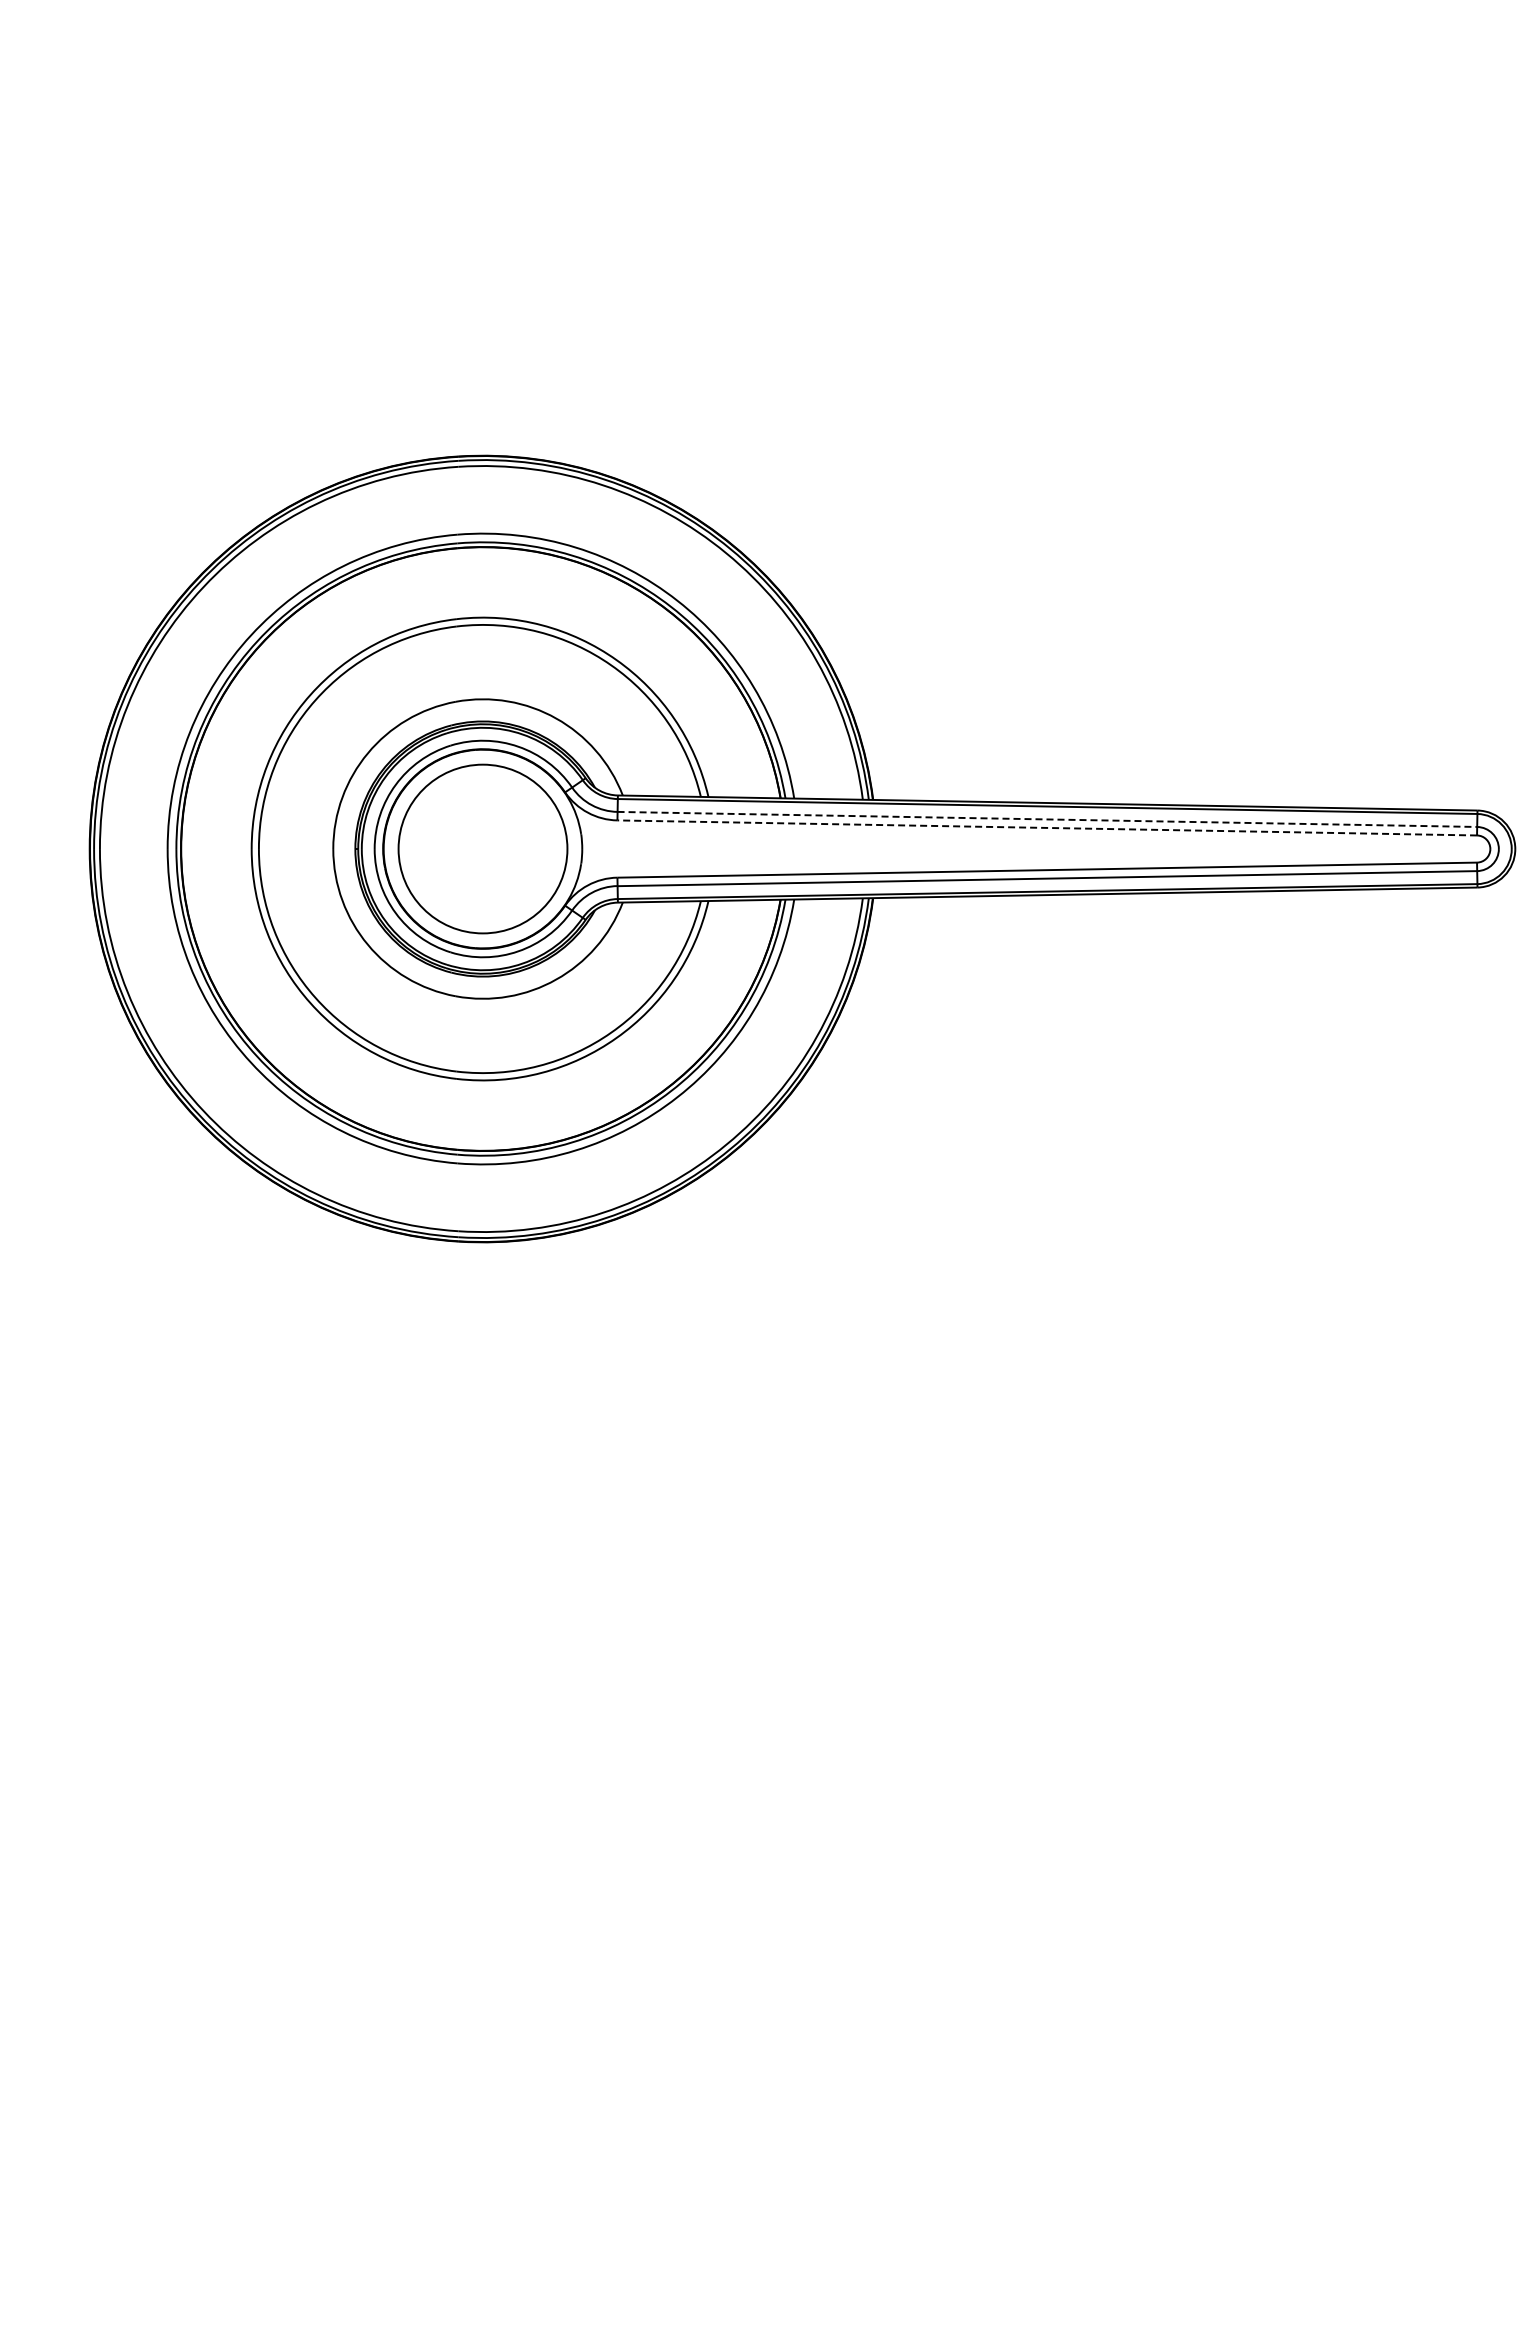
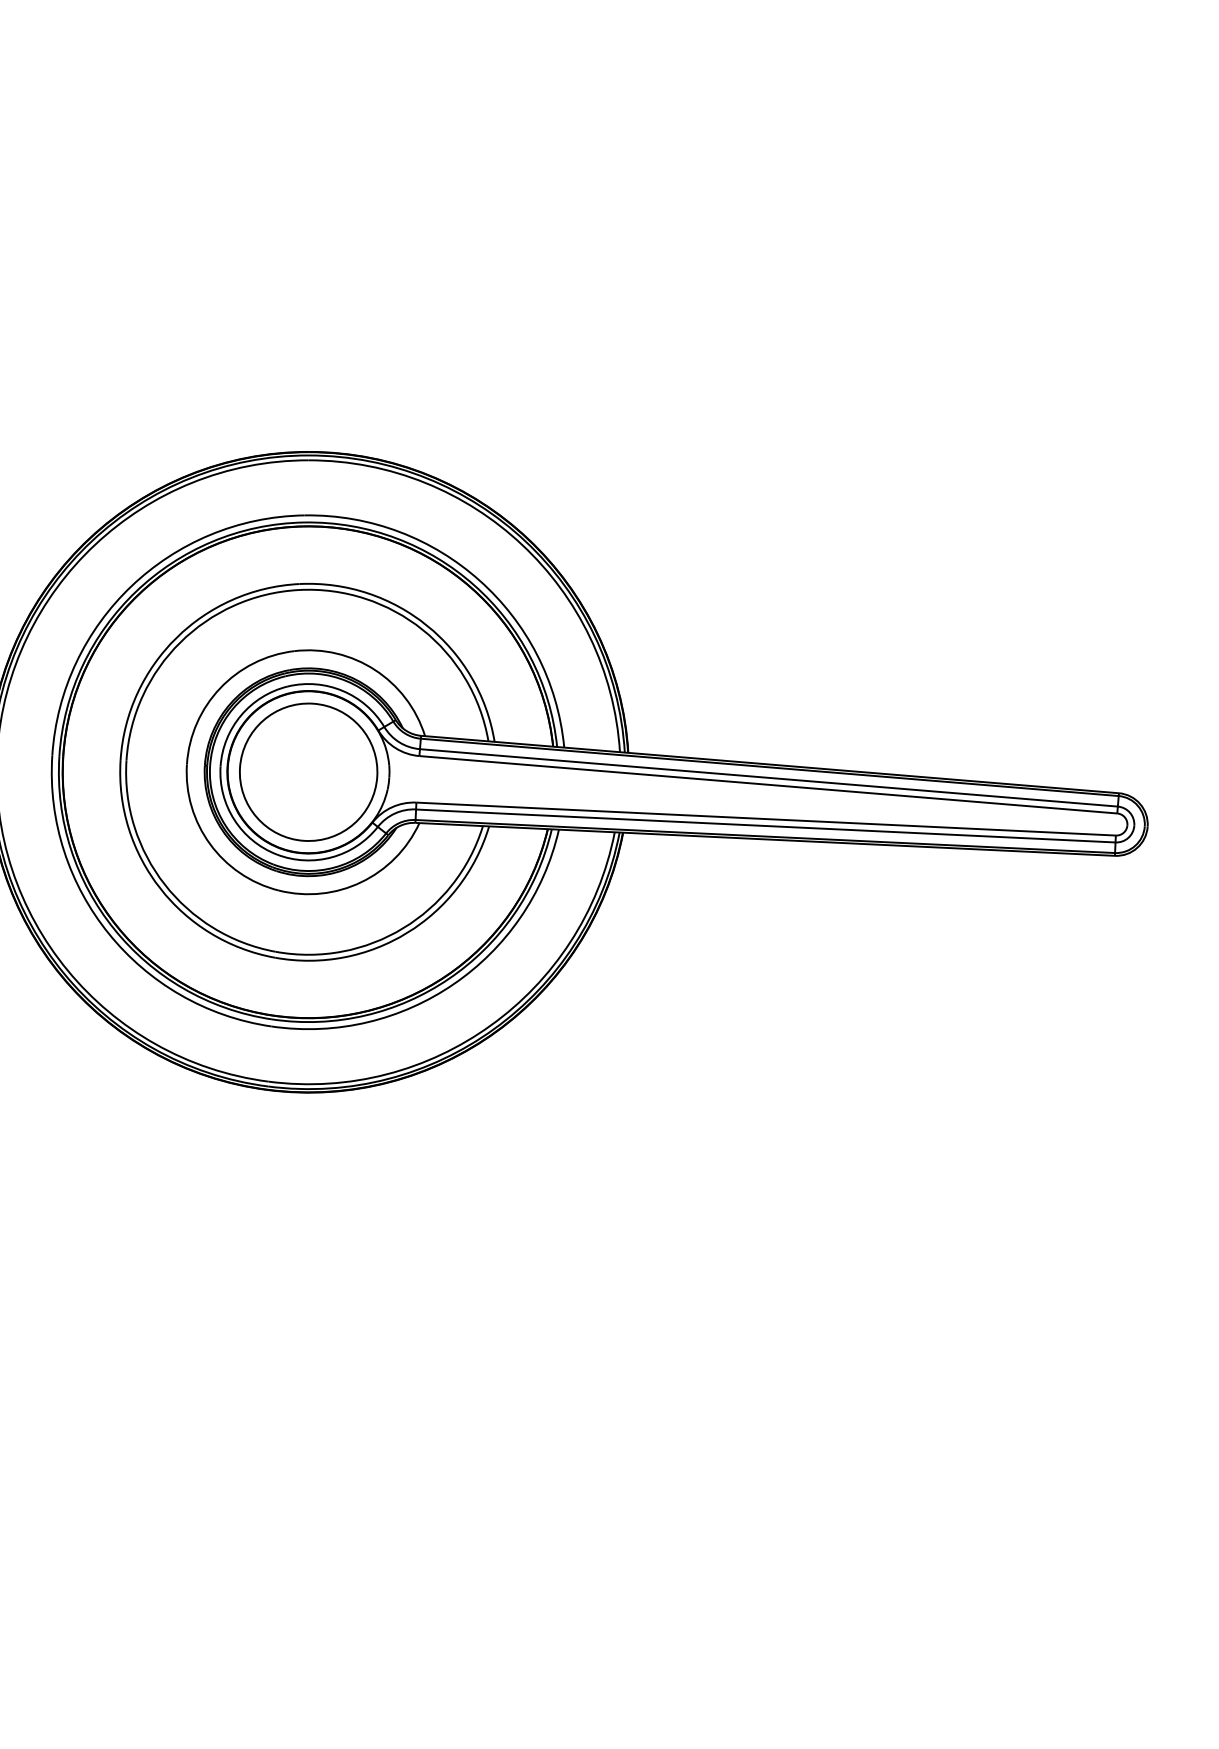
line: (1047, 819) -> (769, 777), dashed -> solid
line: (1047, 827) -> (768, 784), dashed -> solid

